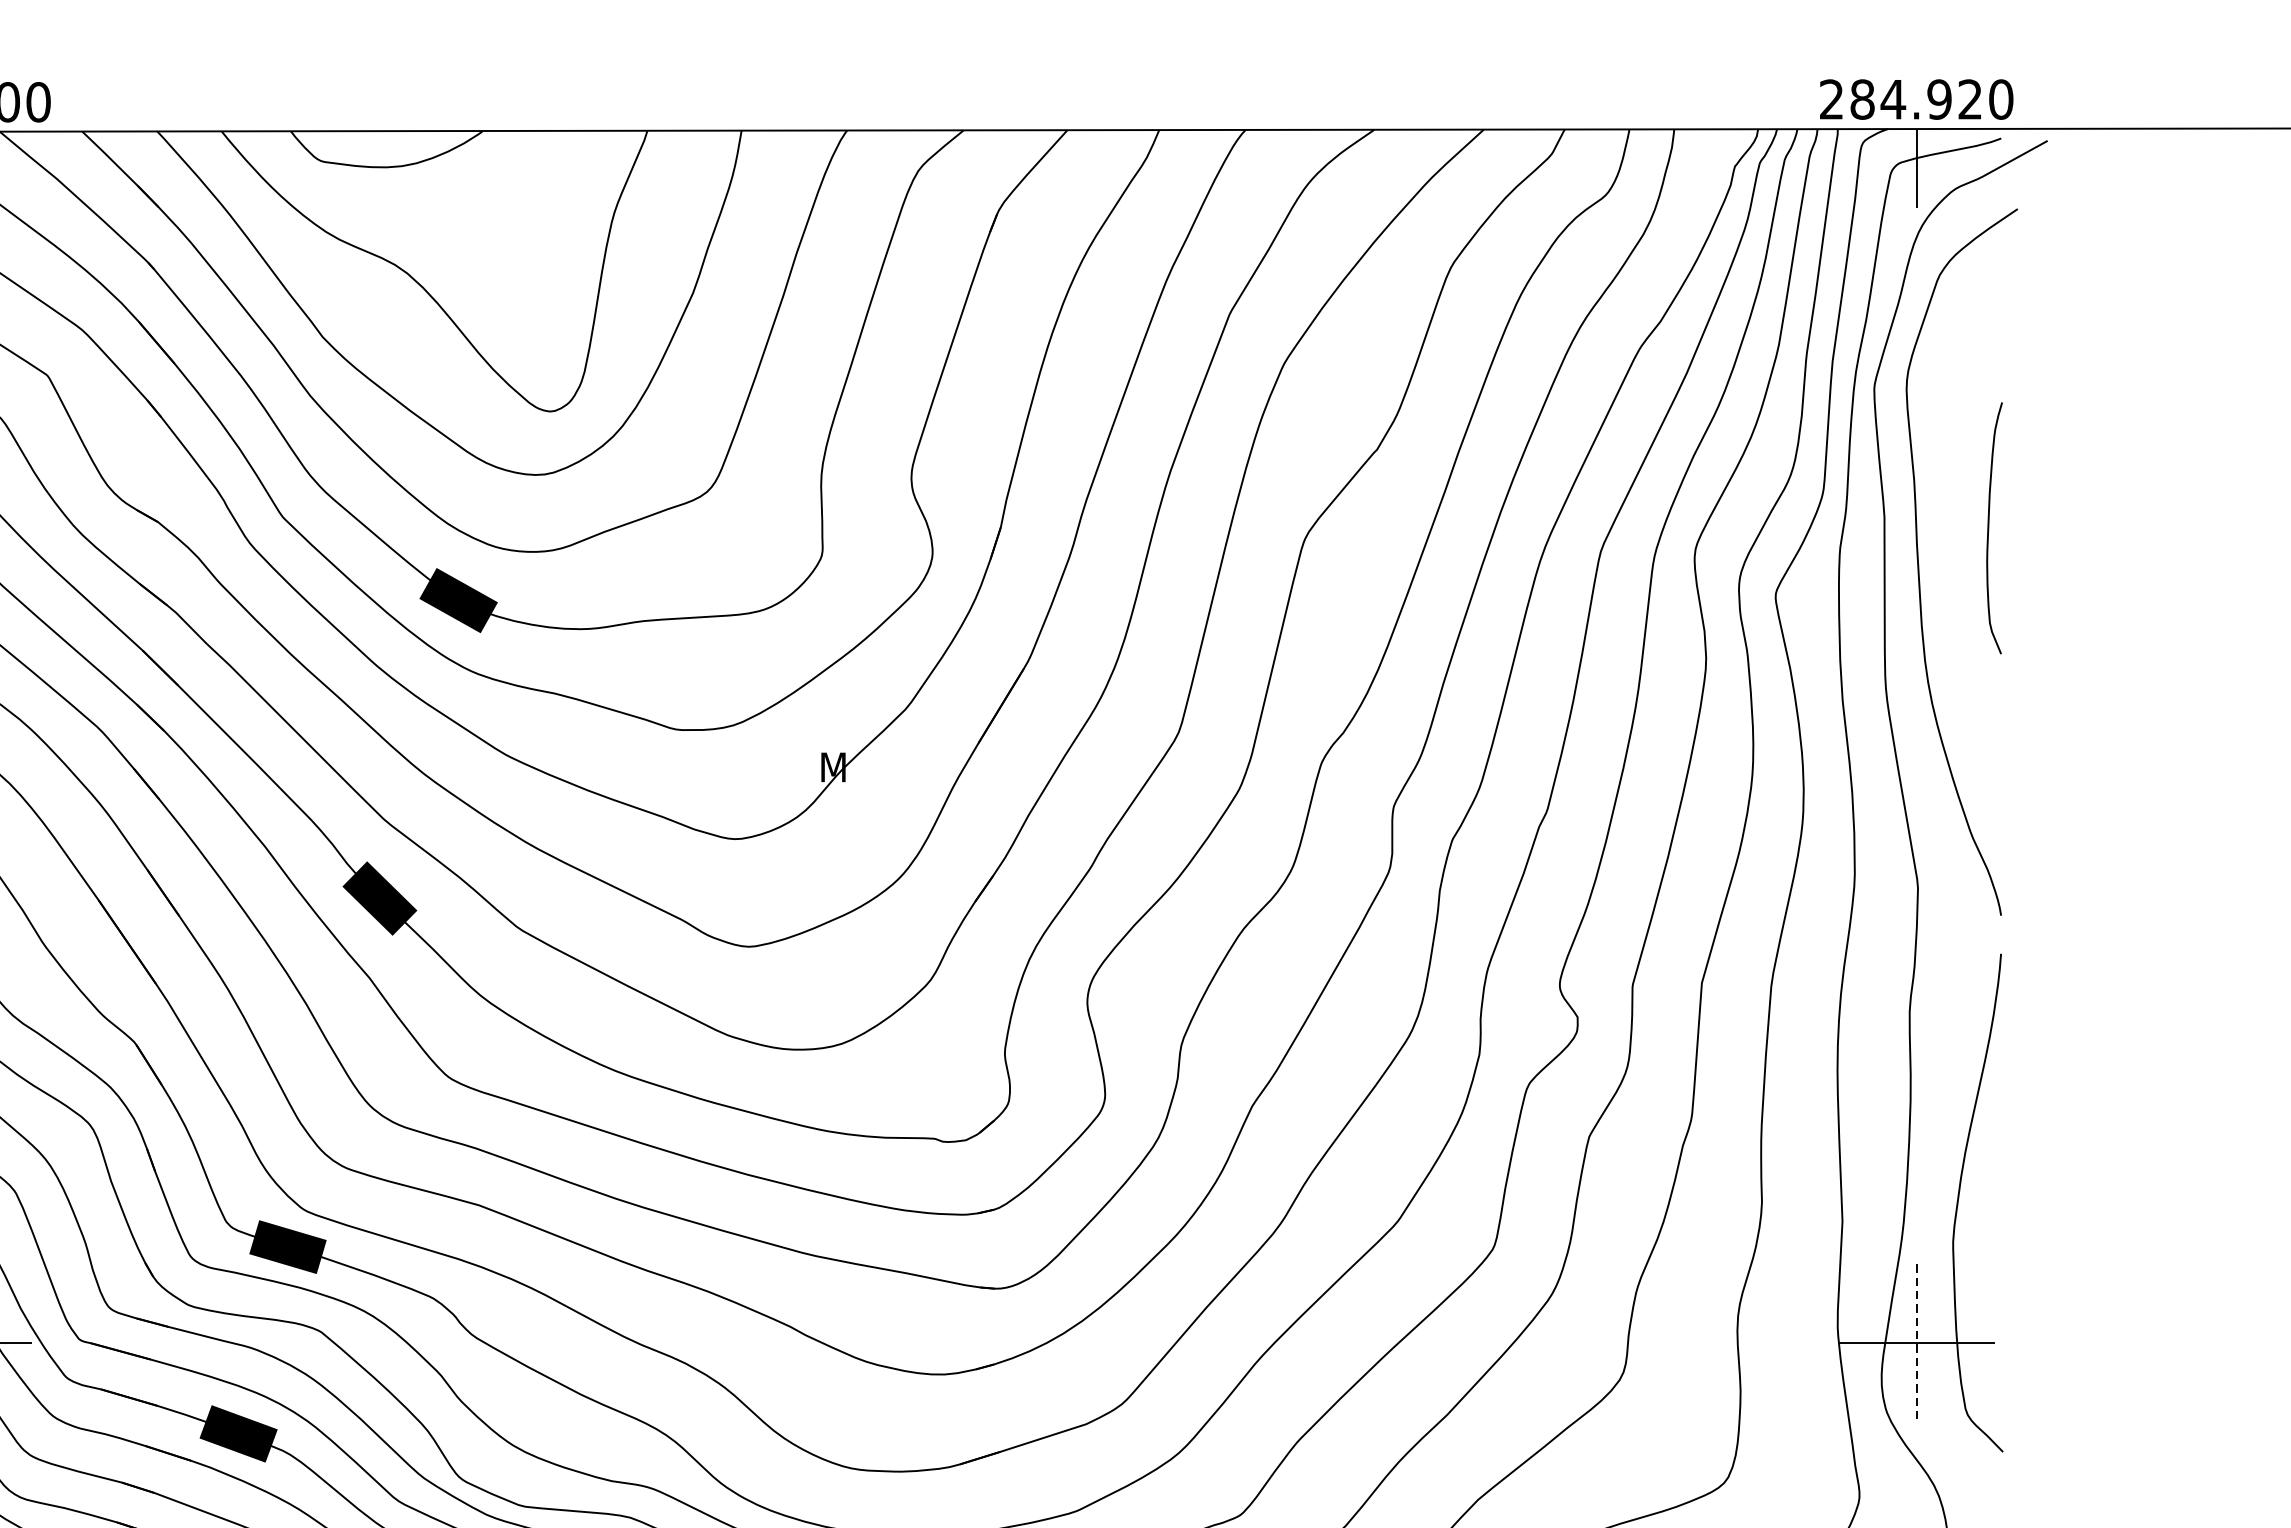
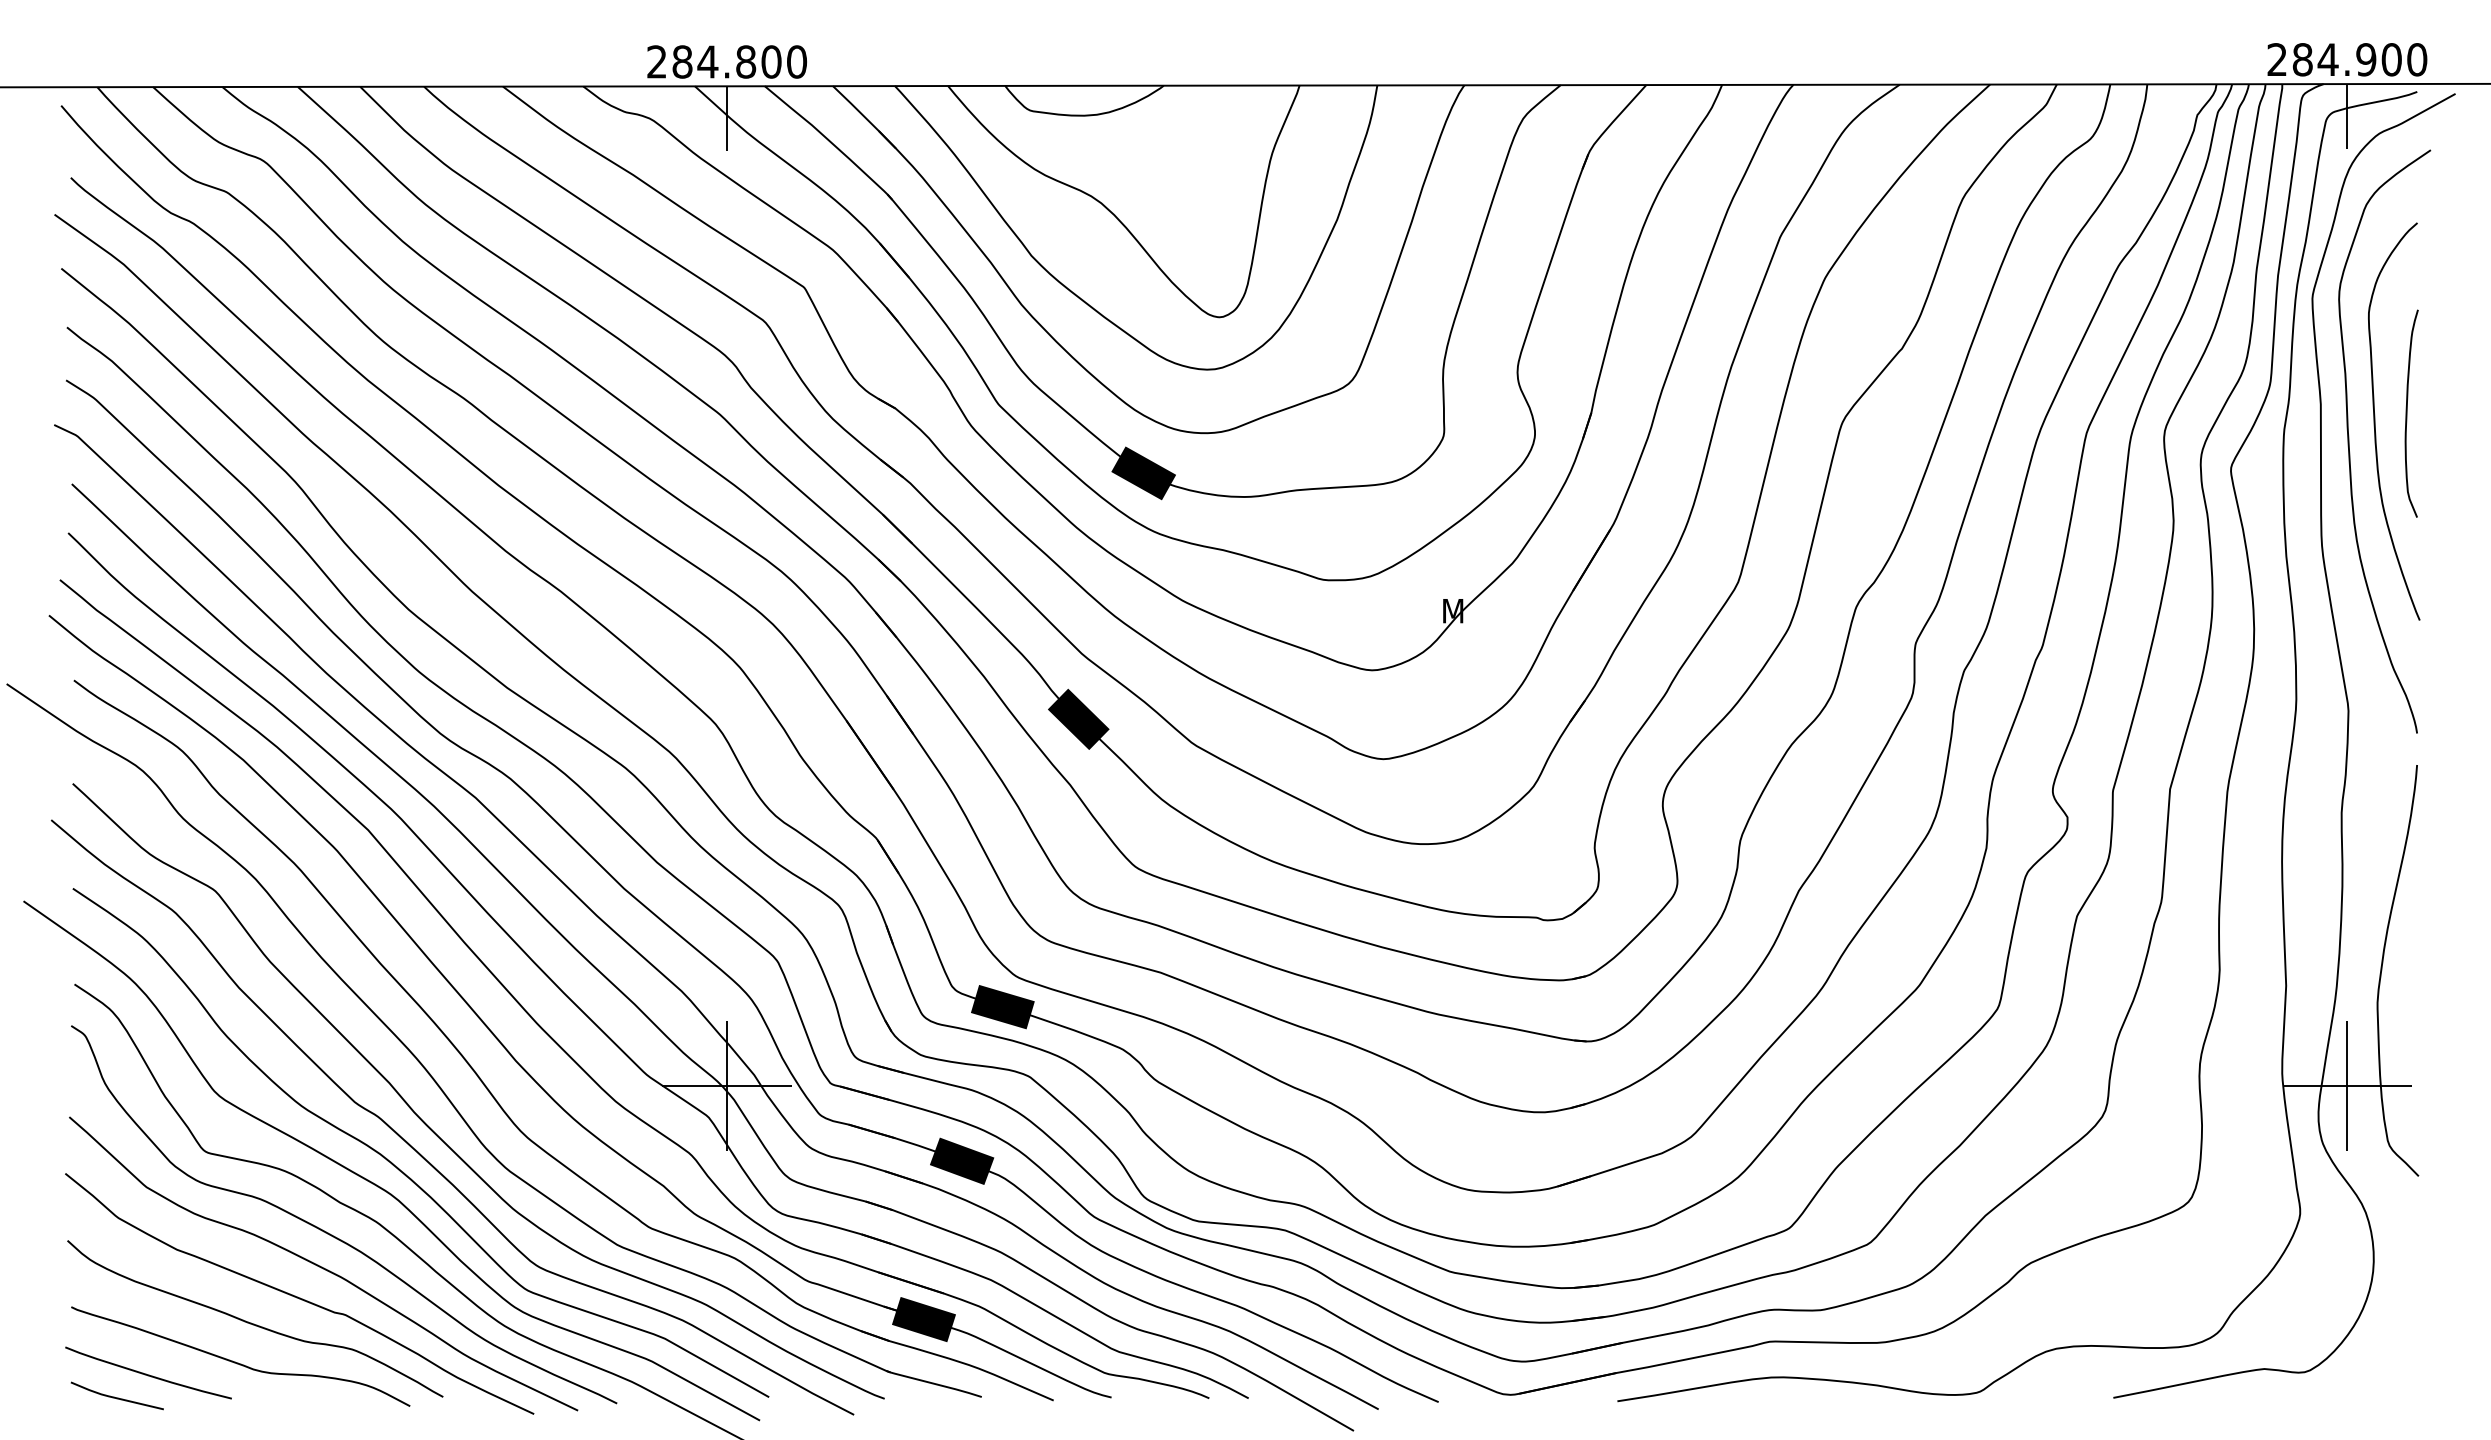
text: (1970, 99) -> (2391, 59), 284.920 -> 284.900
curve: (1950, 537) -> (2375, 421), added
line: (1916, 1343) -> (2347, 1086), dashed -> solid

